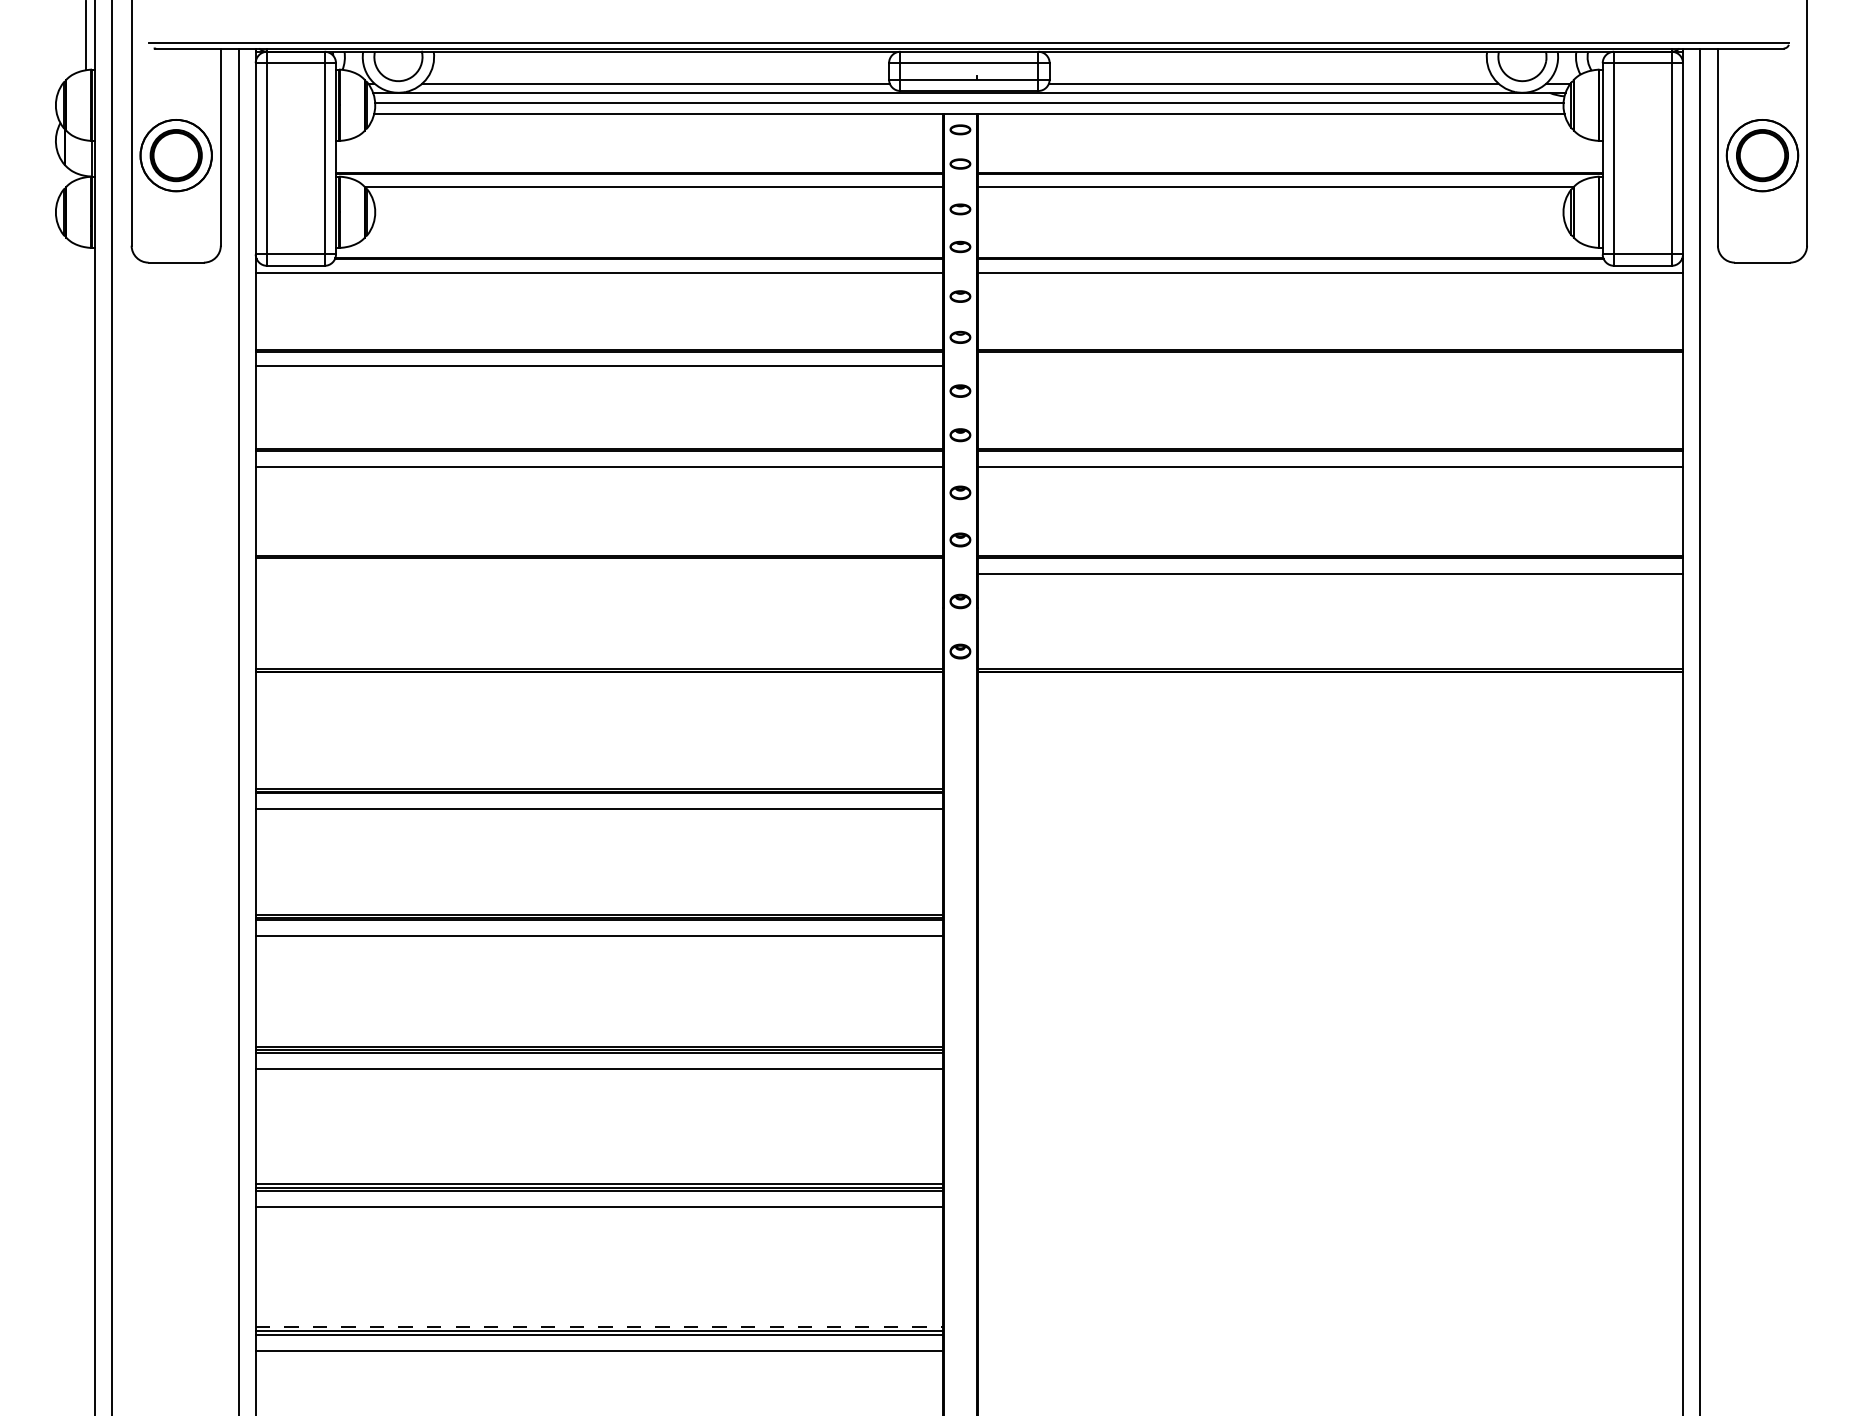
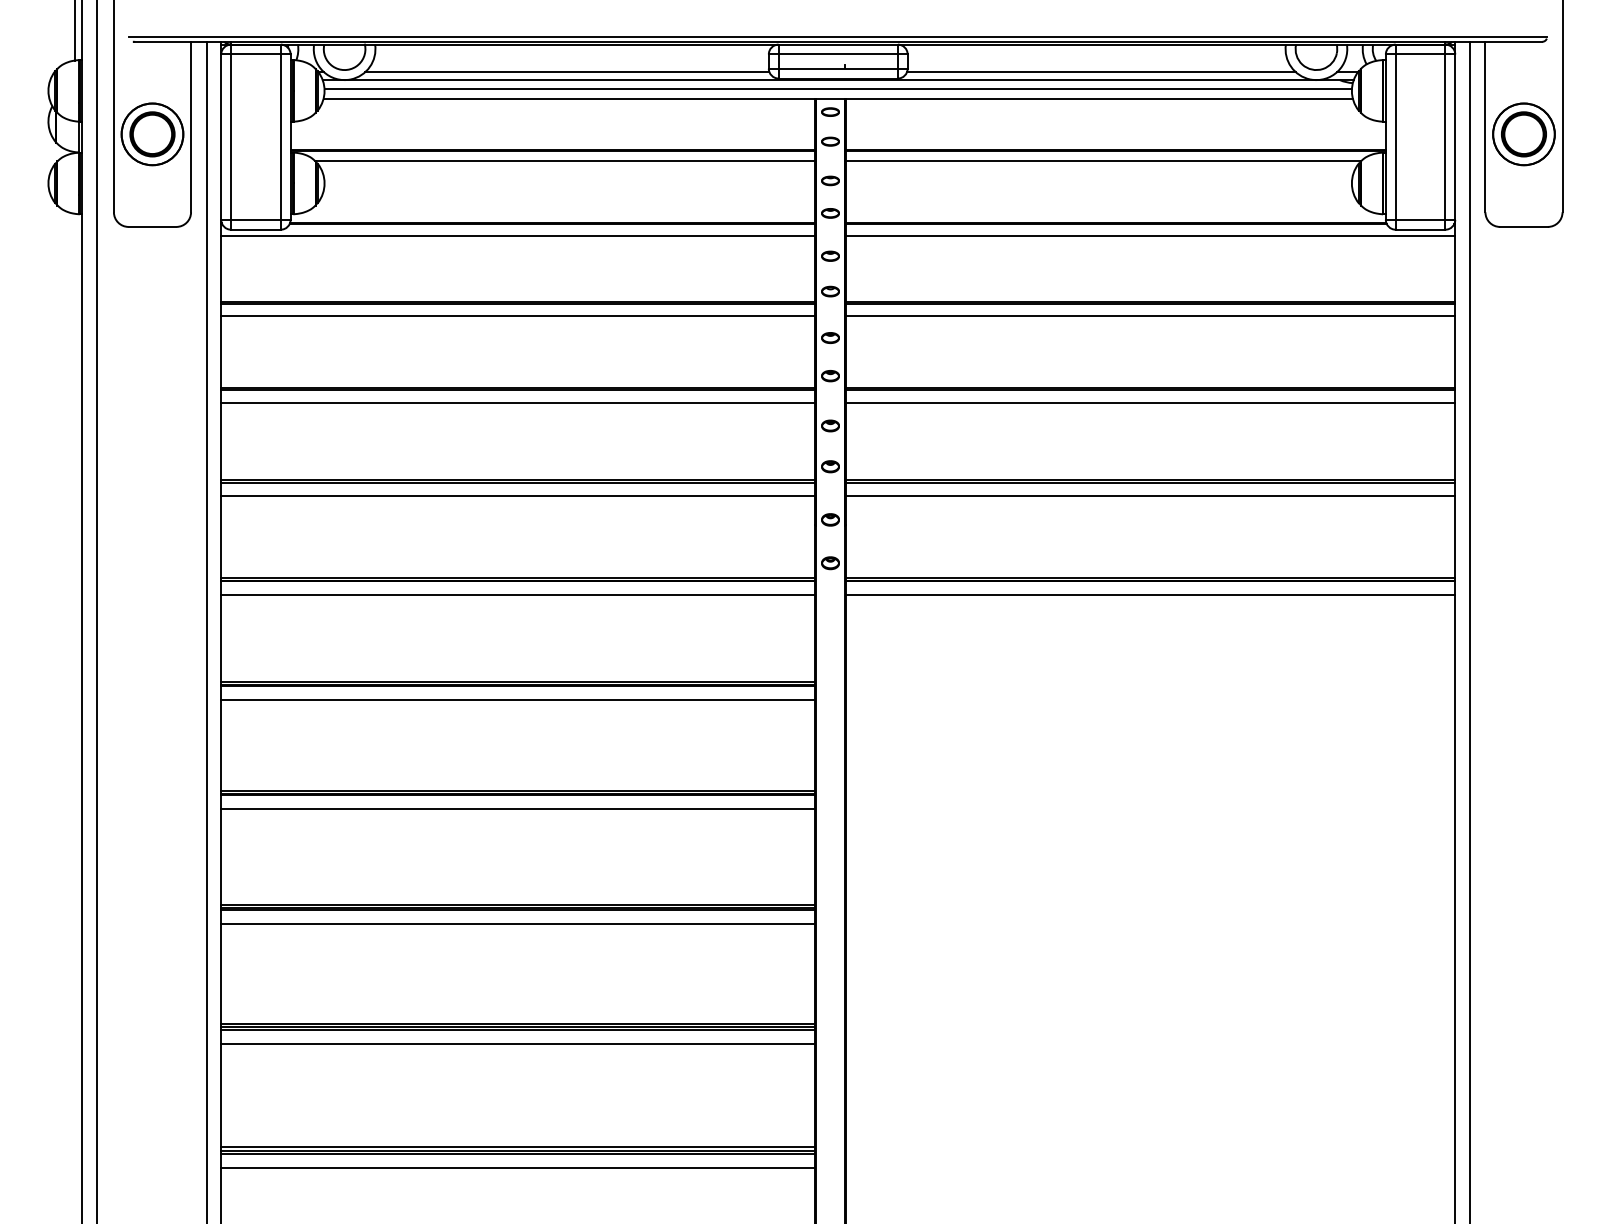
line: (1330, 365) -> (1150, 315), added
line: (598, 574) -> (517, 496), added
line: (598, 688) -> (517, 595), added
line: (1330, 688) -> (1150, 595), added
line: (599, 1326) -> (518, 1146), dashed -> solid

